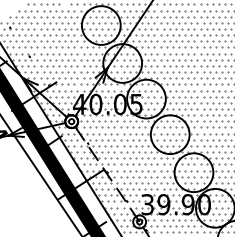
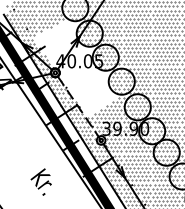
hatch: (101, 112) -> (75, 66), removed

